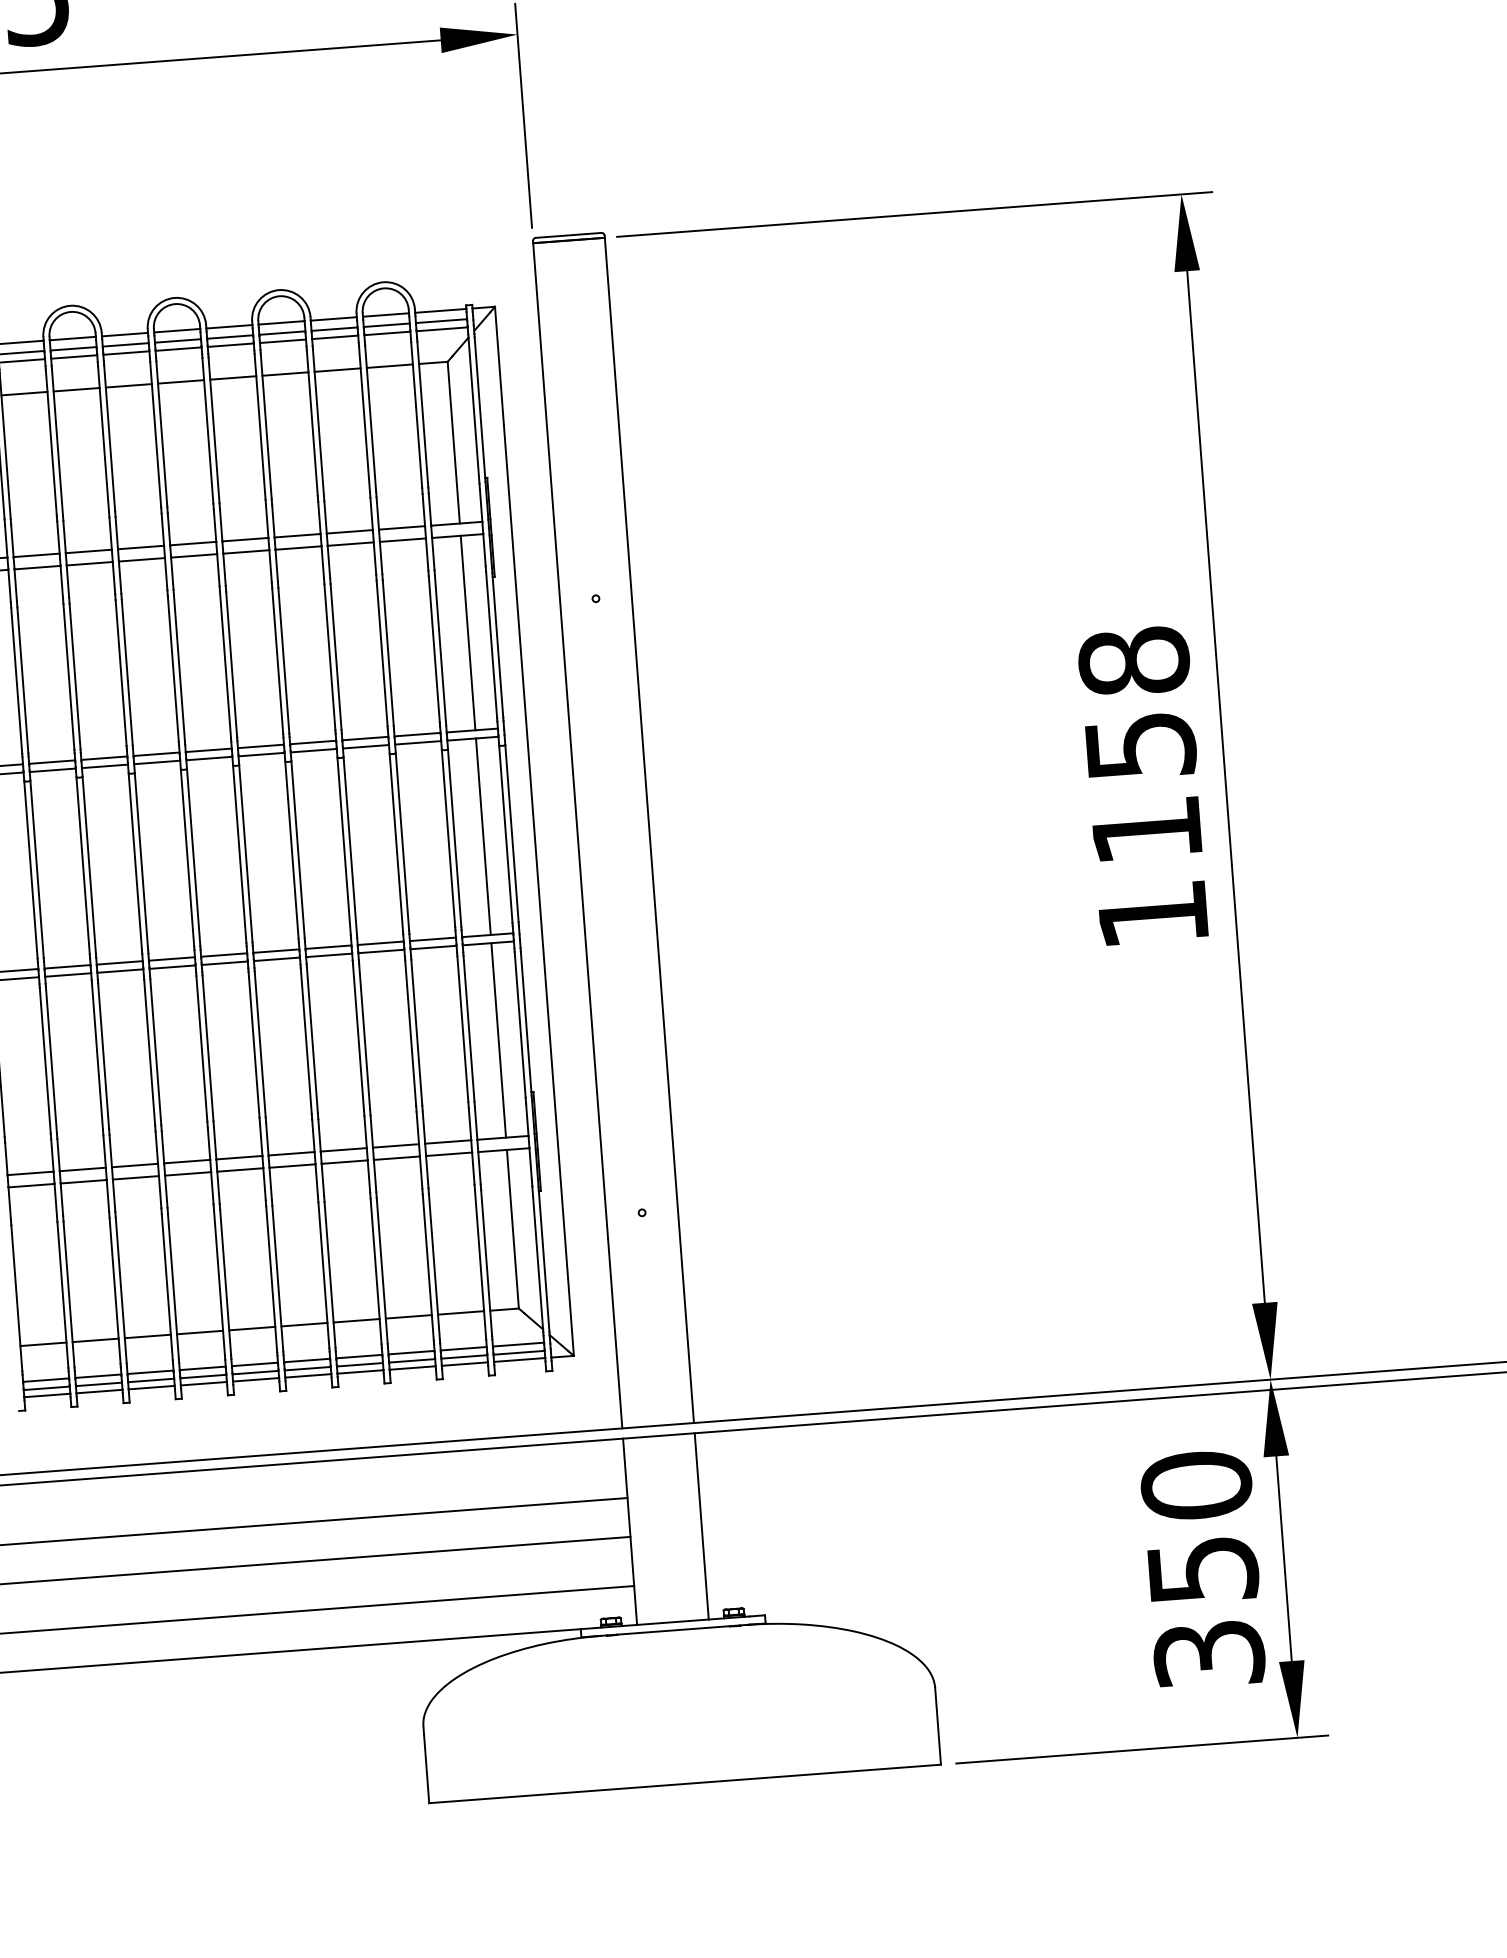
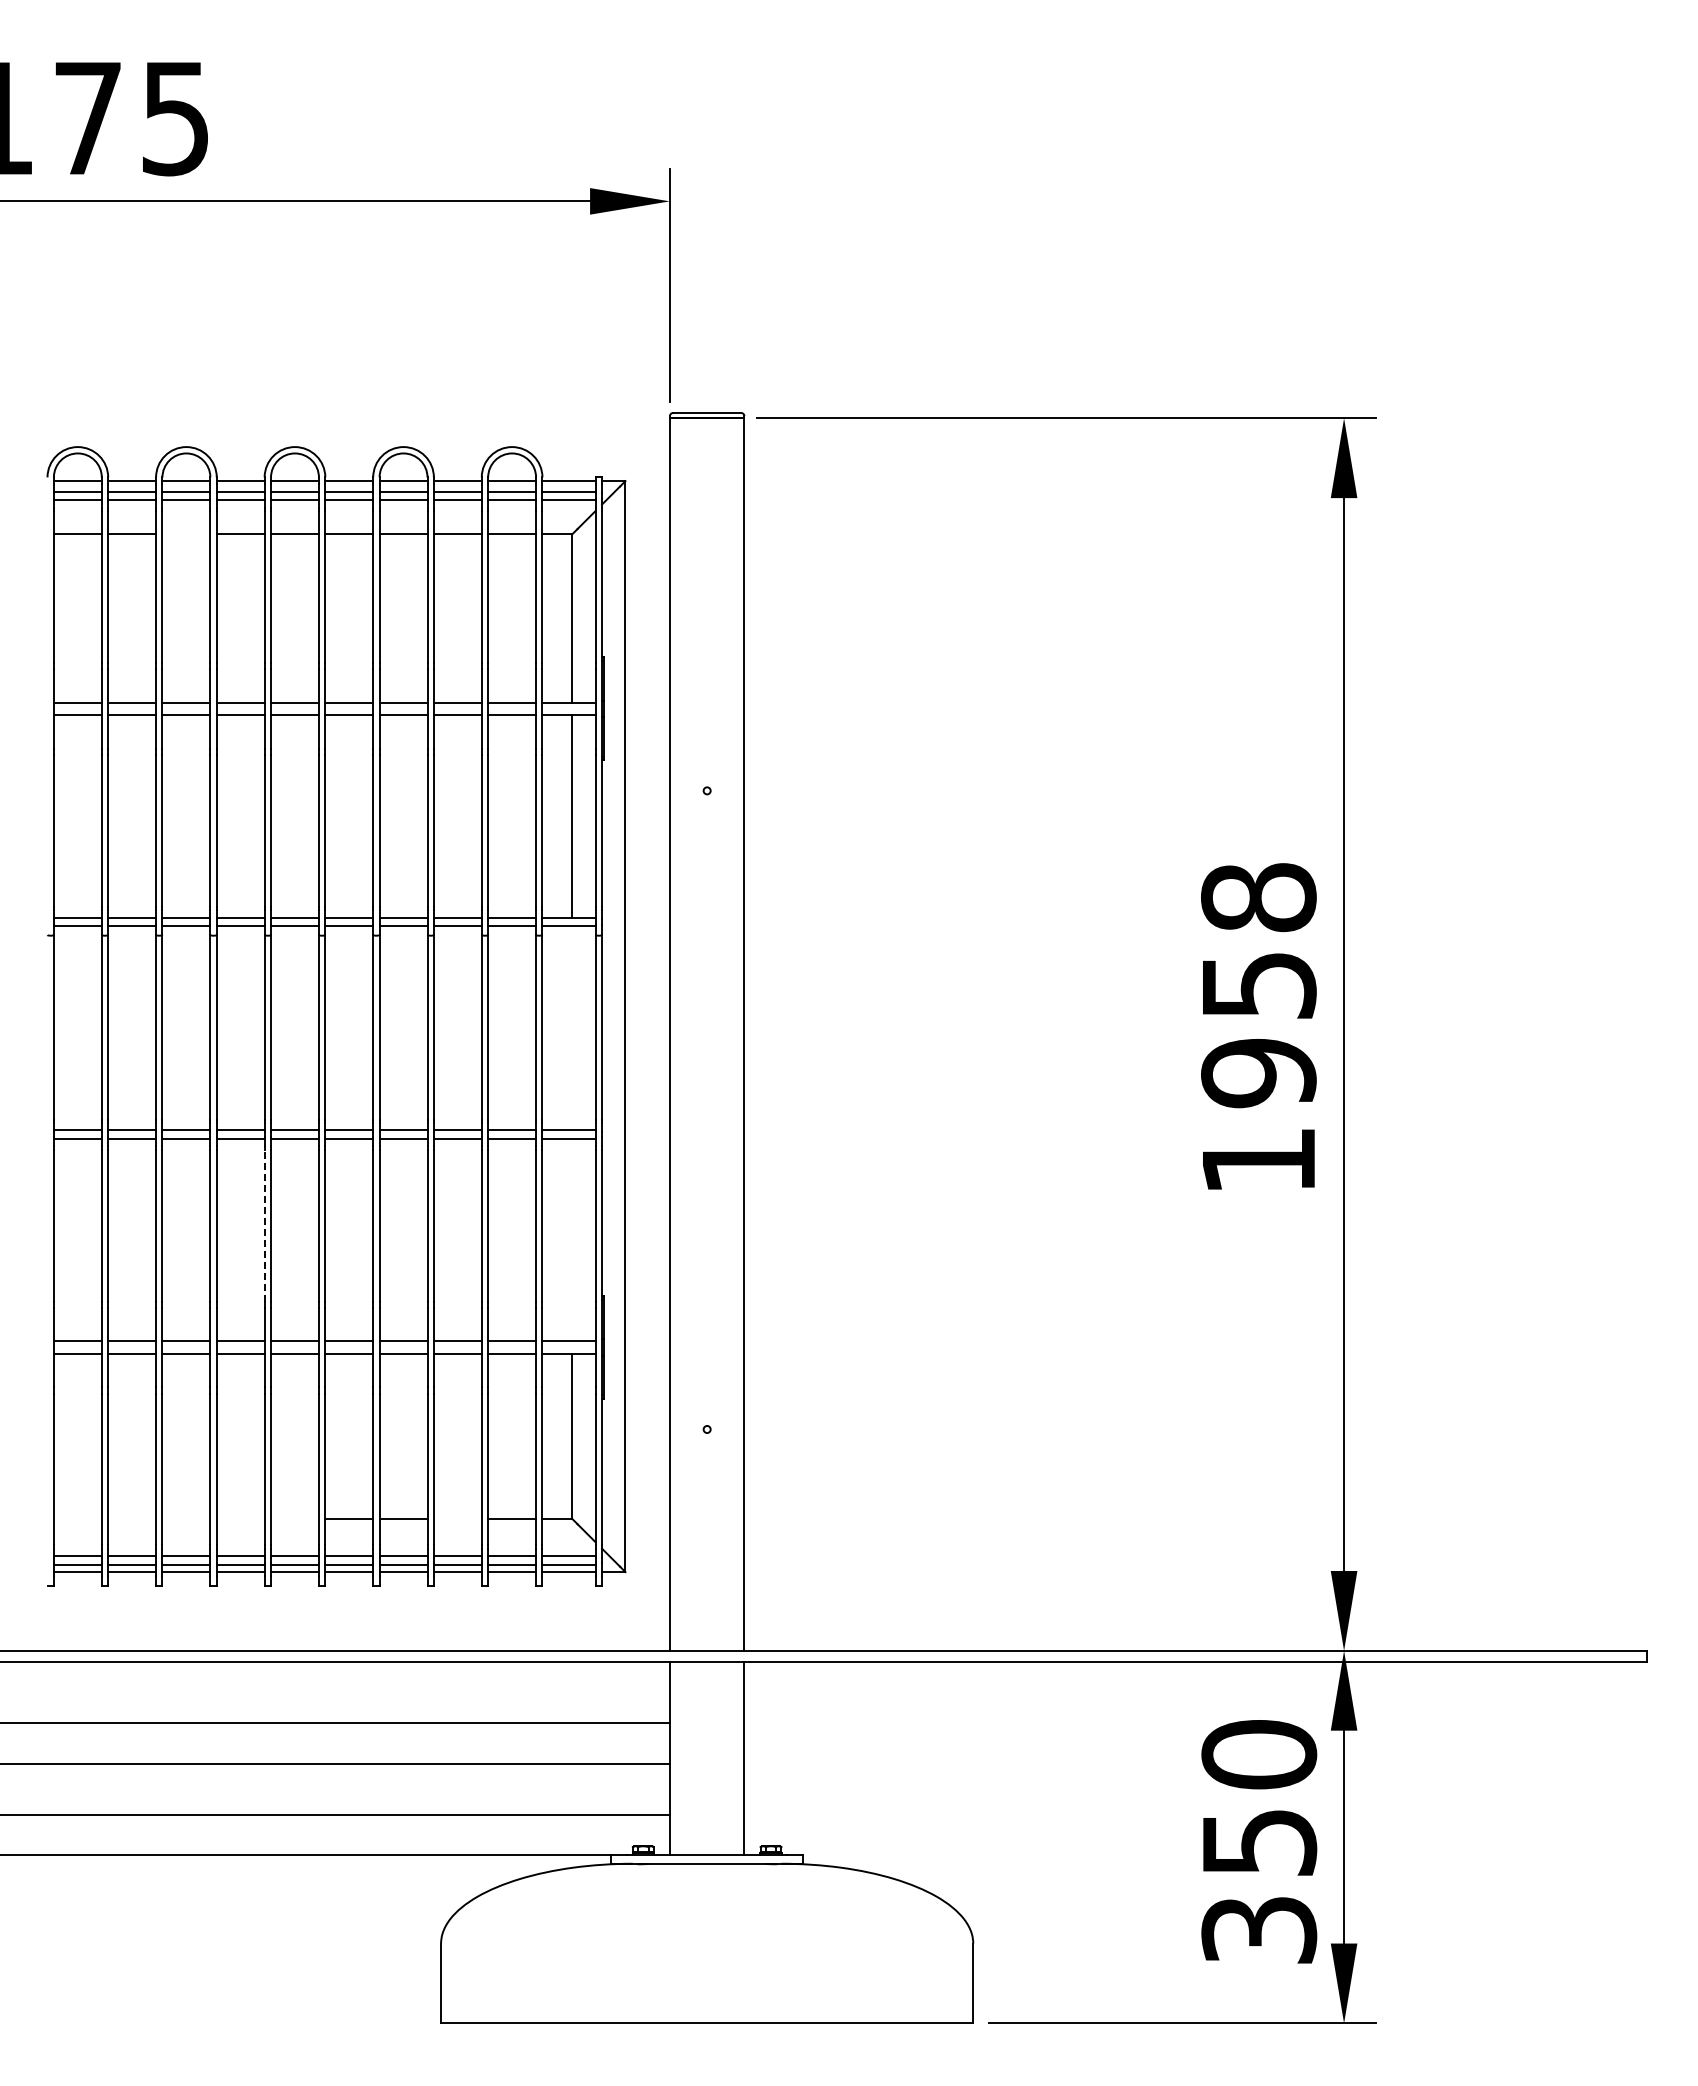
line: (76, 389) -> (186, 534), removed
text: (1146, 830) -> (1258, 1073), 1158 -> 1958
line: (483, 836) -> (572, 1028), removed
line: (498, 1039) -> (572, 1239), removed
line: (201, 1048) -> (264, 1225), solid -> dashed
line: (408, 1316) -> (457, 1518), removed
line: (251, 1328) -> (294, 1518), removed
line: (199, 1332) -> (240, 1518), removed
line: (147, 1336) -> (186, 1518), removed
line: (95, 1339) -> (132, 1518), removed
line: (43, 1343) -> (77, 1518), removed

